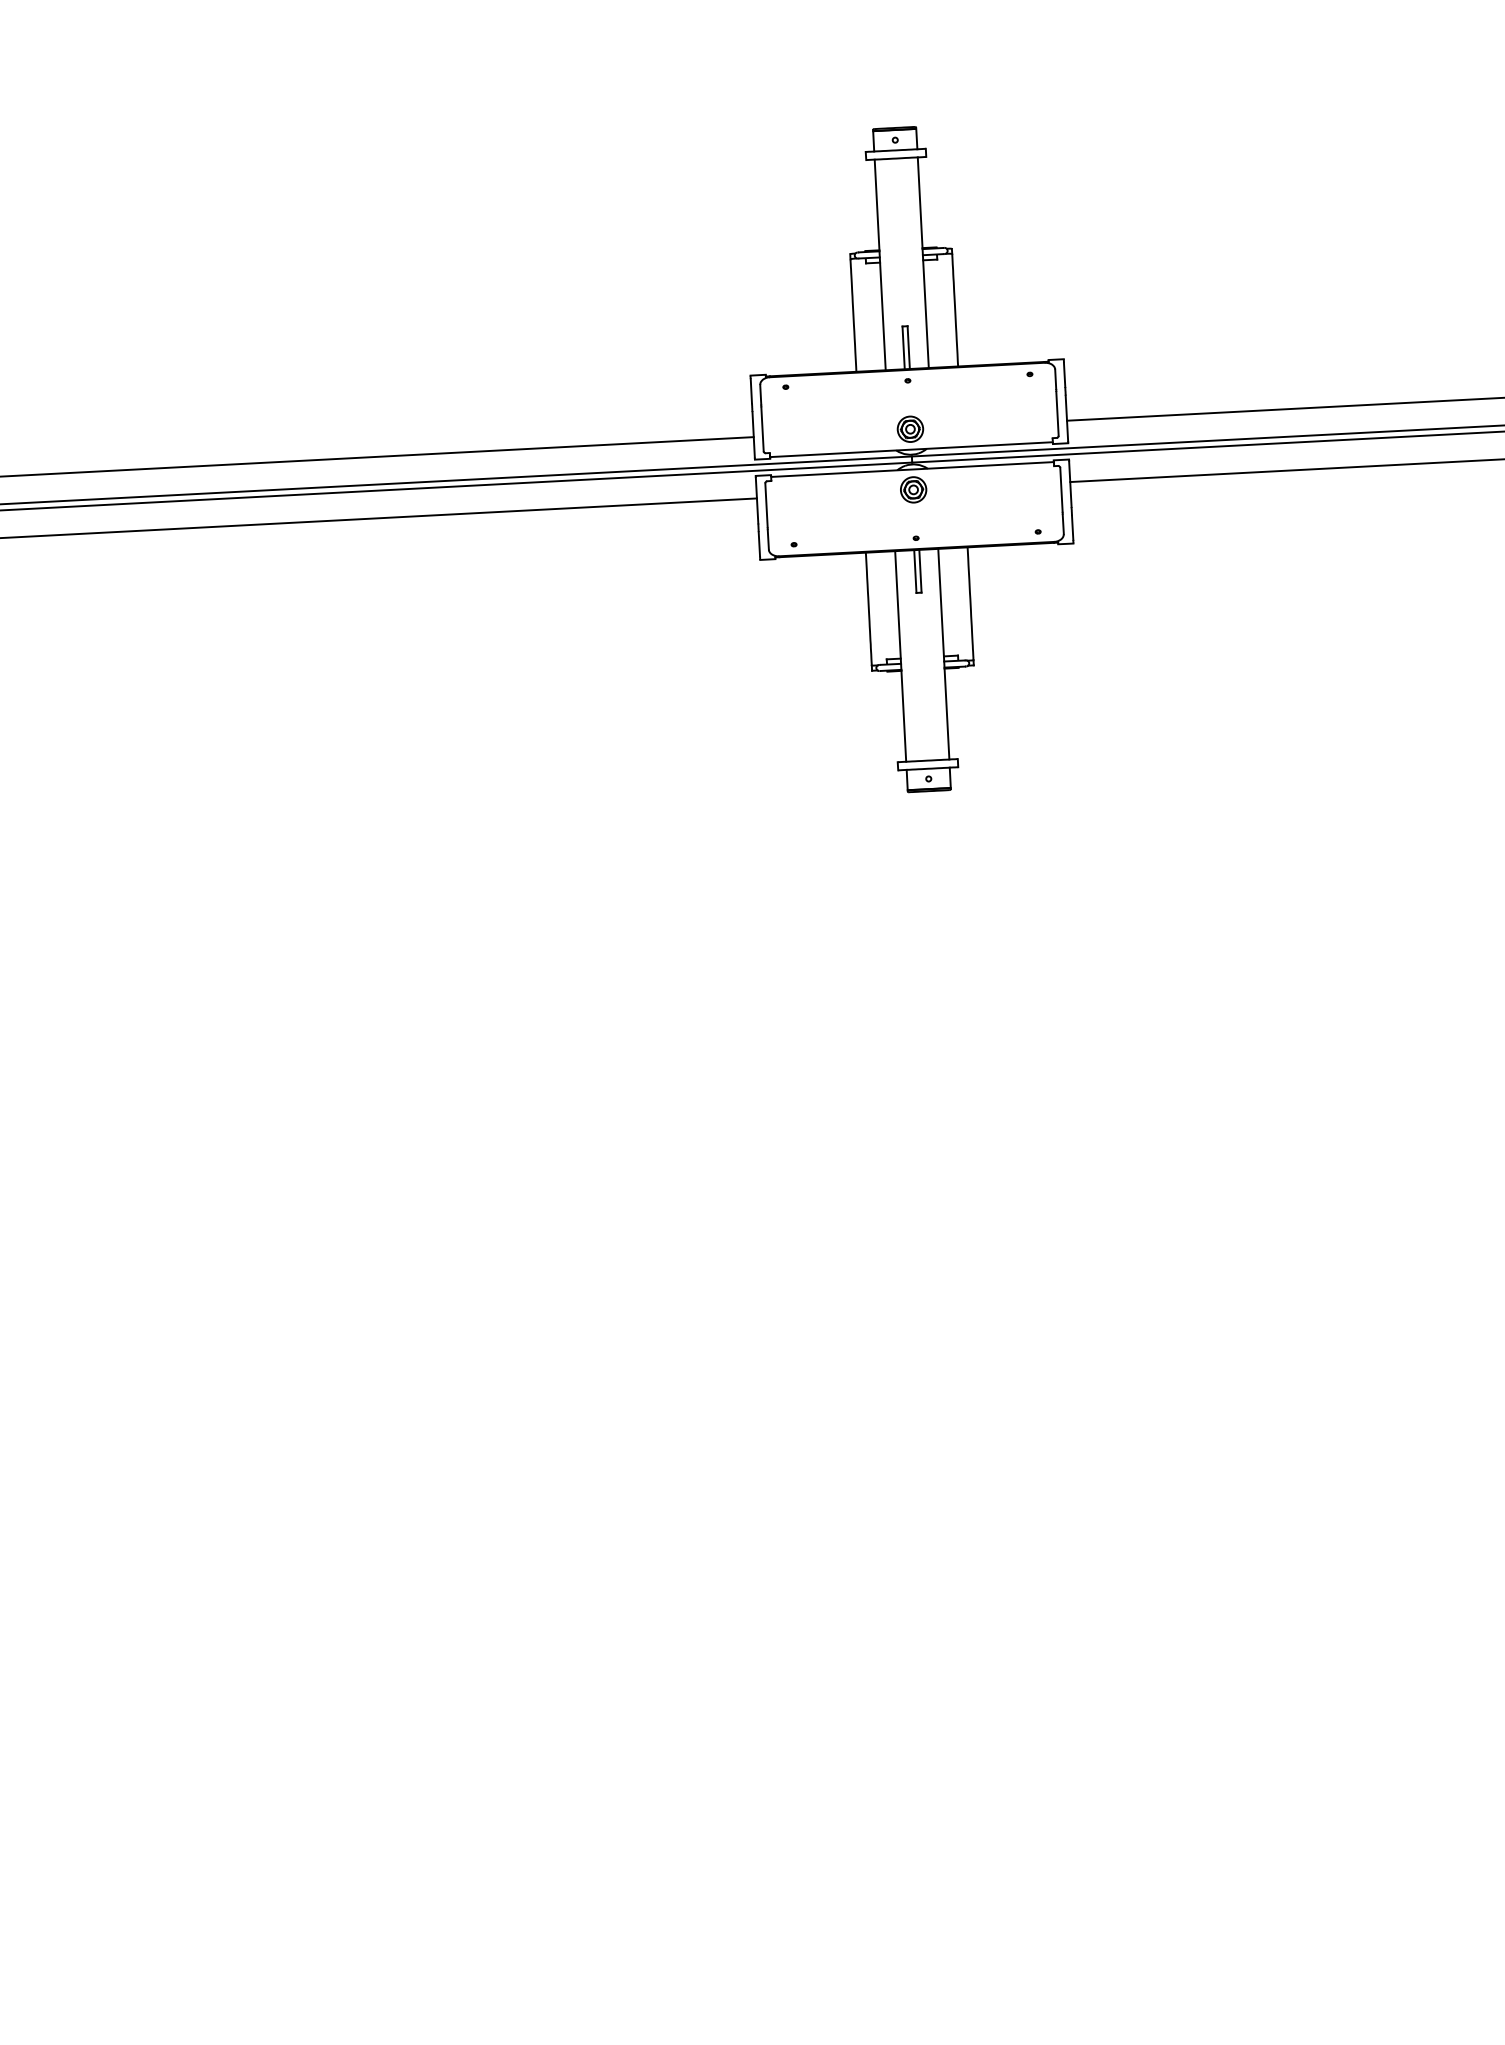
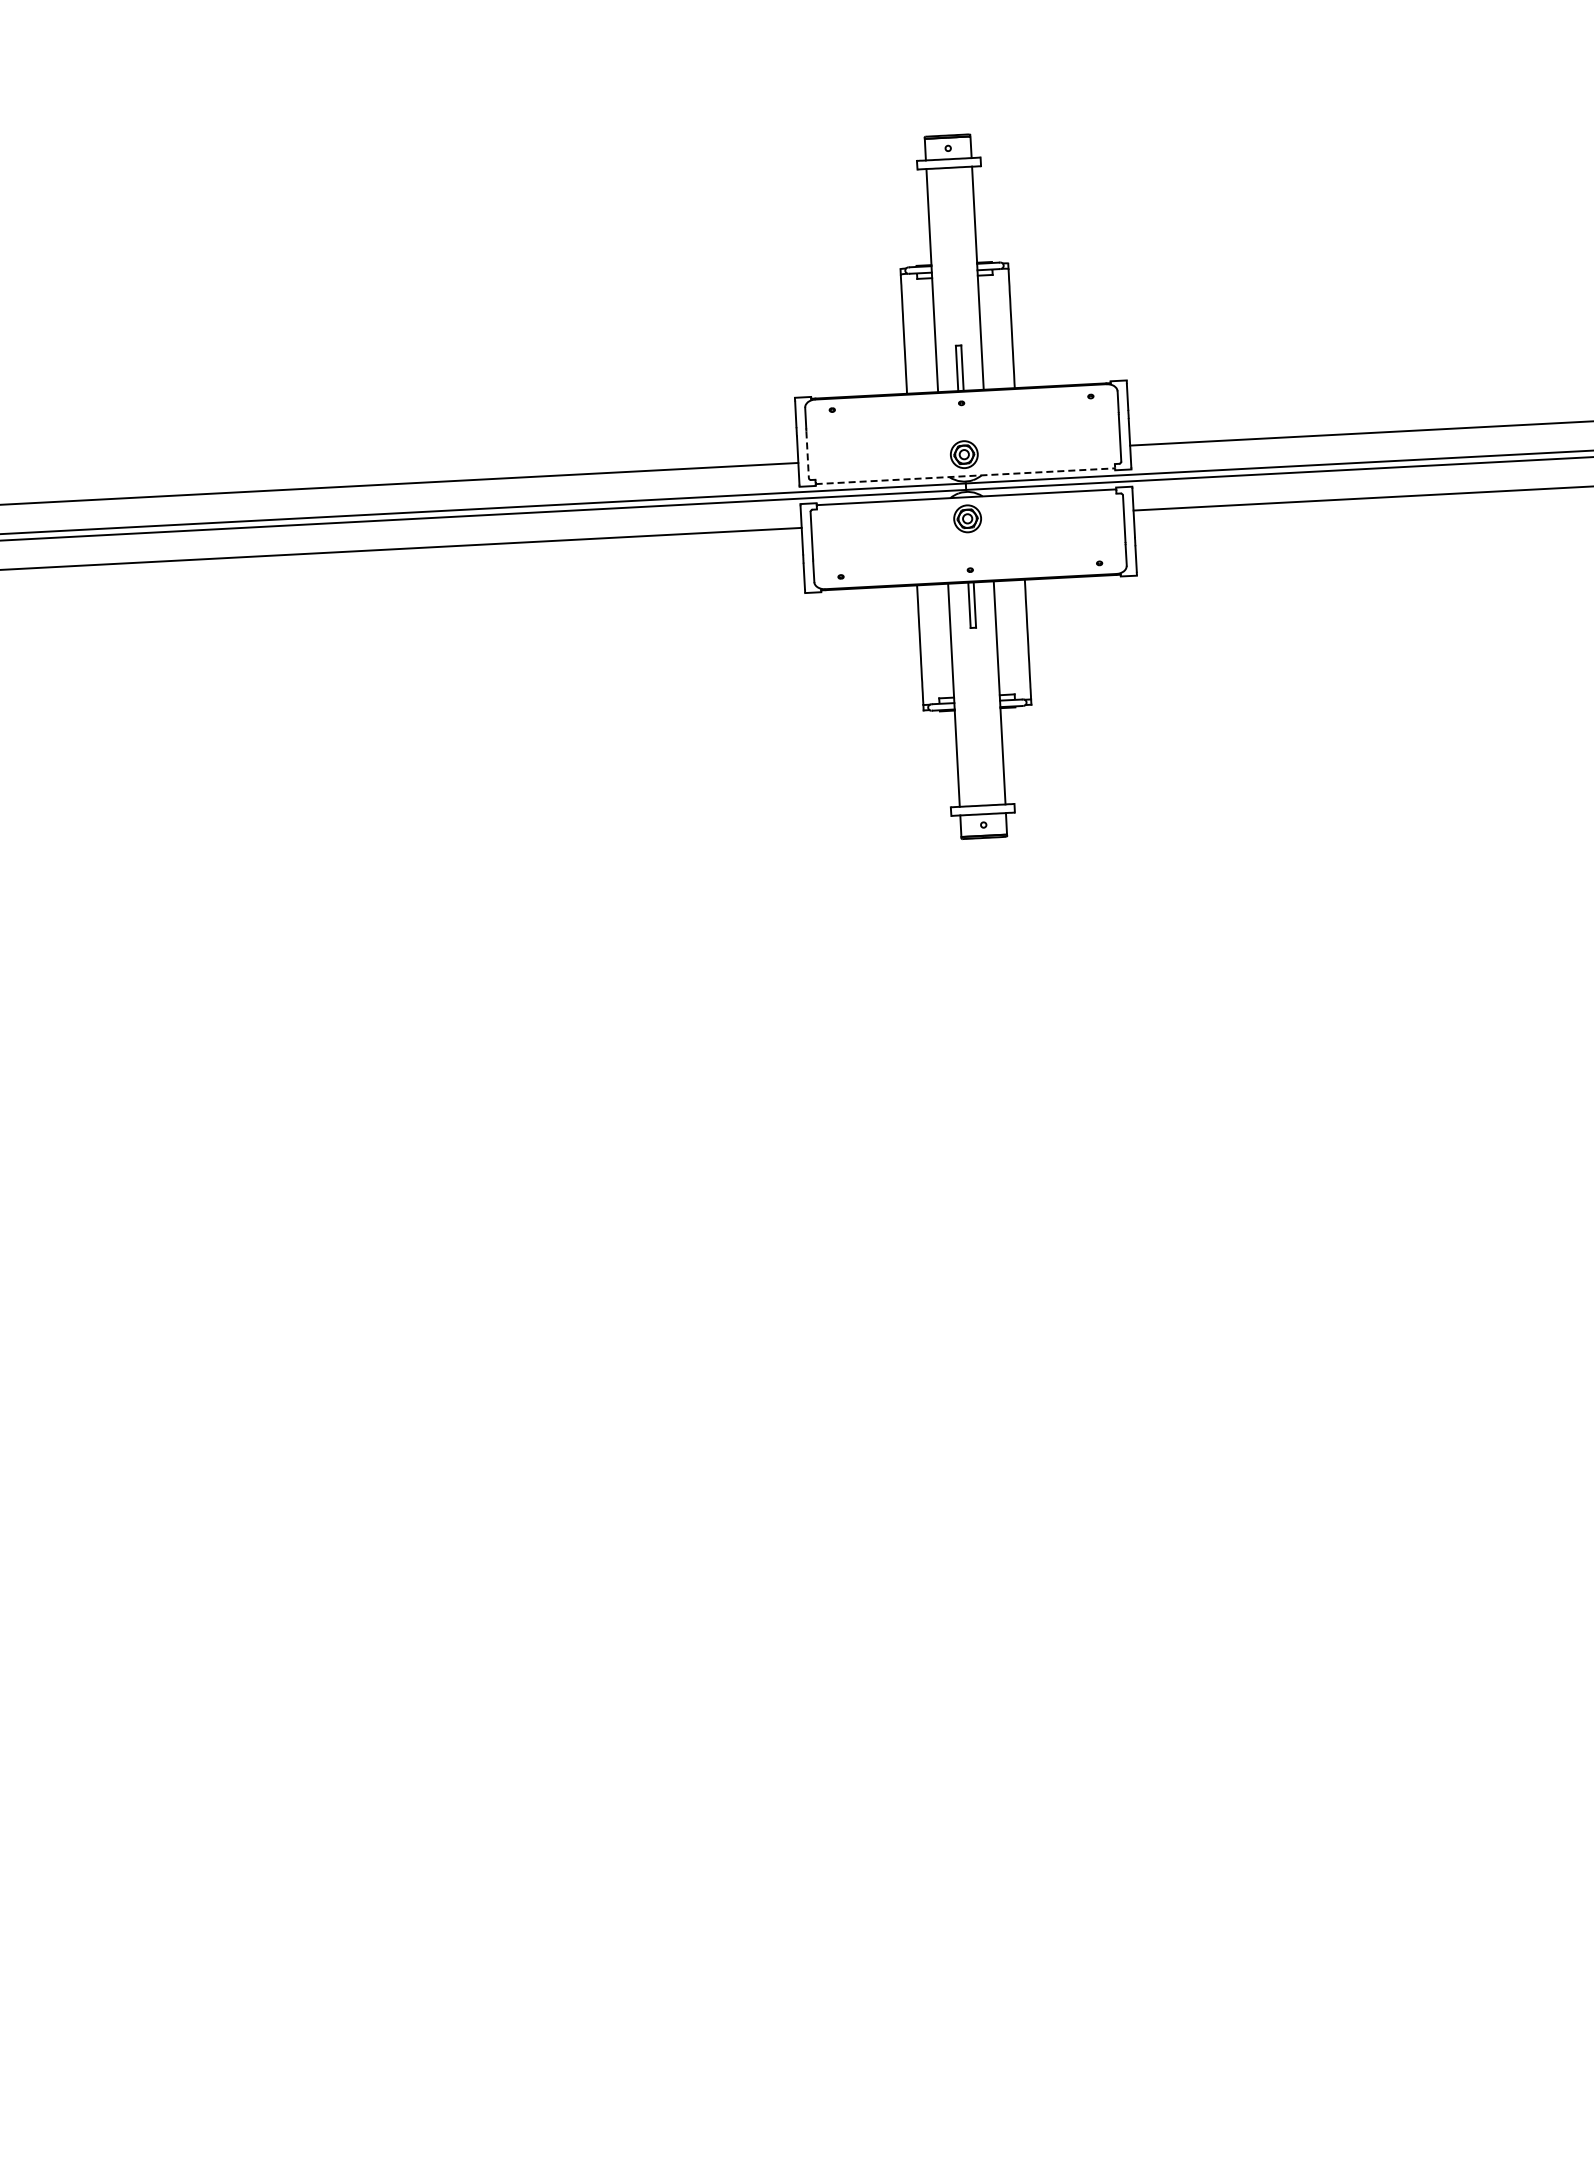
line: (762, 430) -> (807, 455), solid -> dashed
line: (911, 449) -> (965, 476), solid -> dashed

